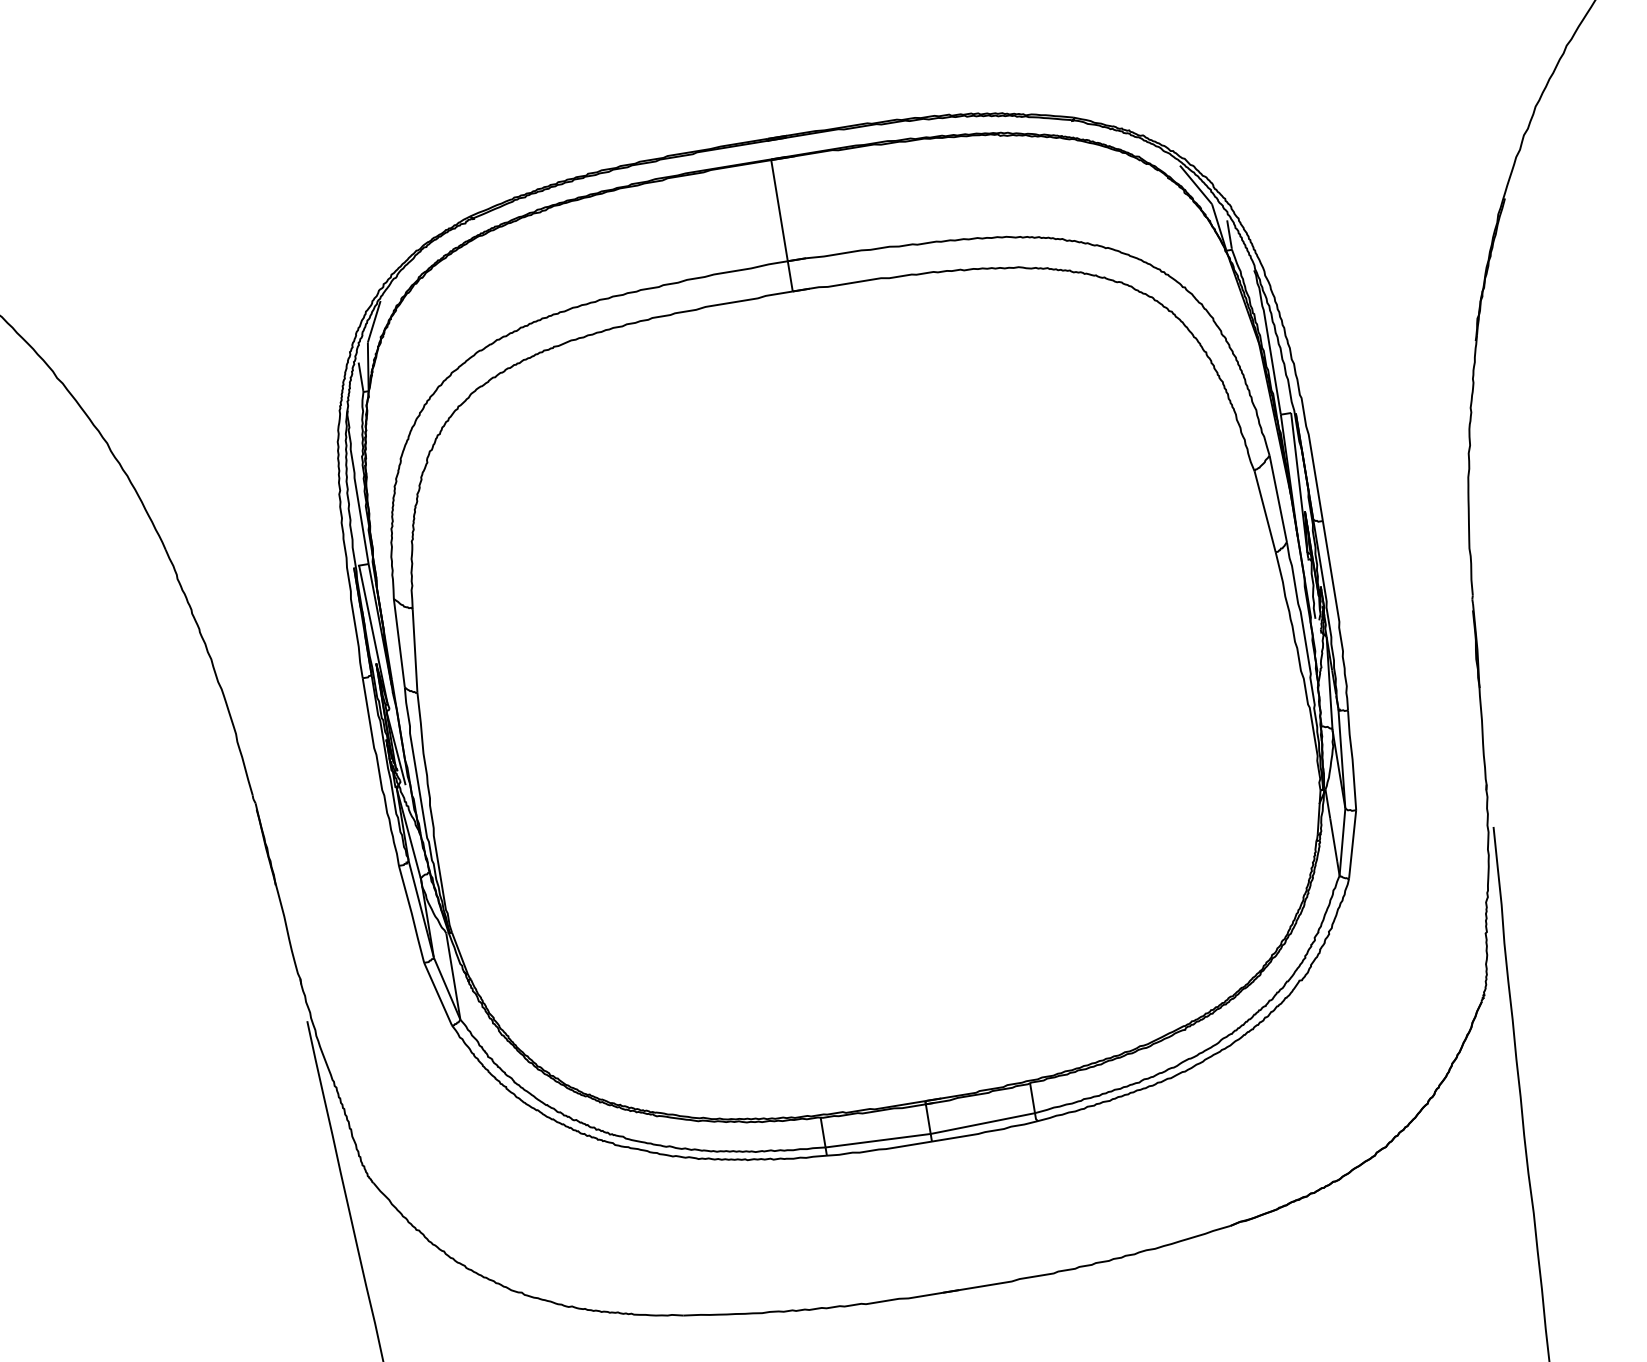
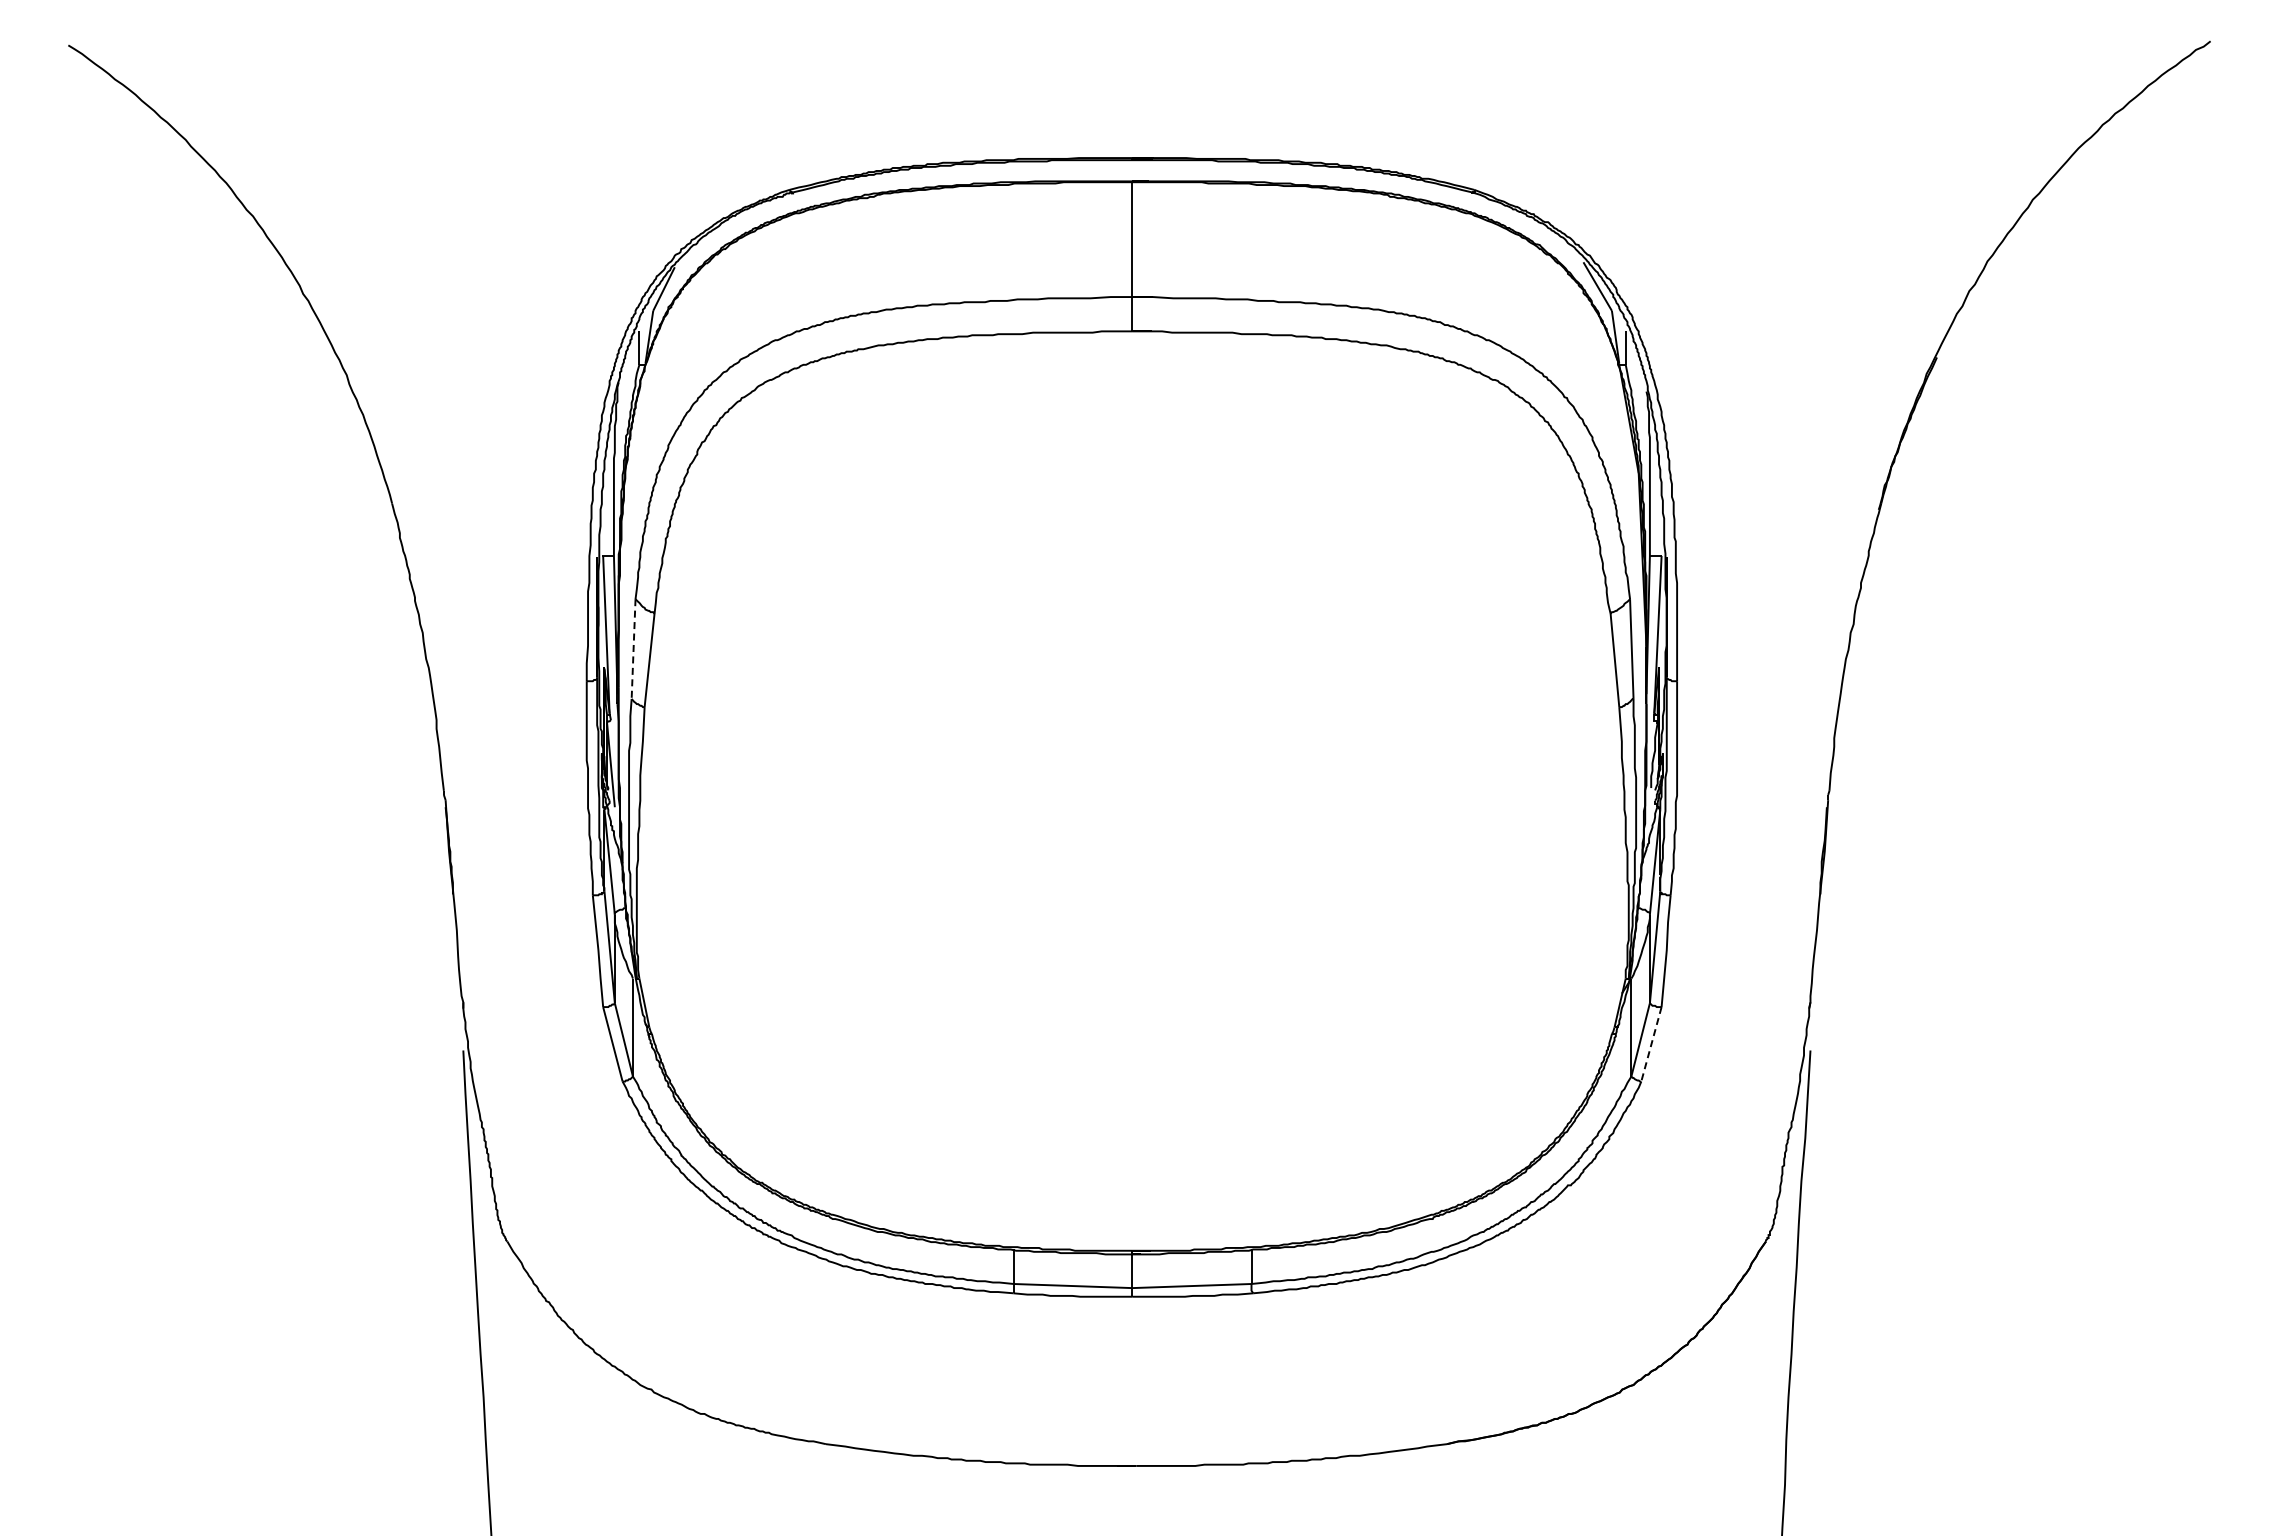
line: (399, 643) -> (633, 649), solid -> dashed
line: (1352, 844) -> (1651, 1044), solid -> dashed

